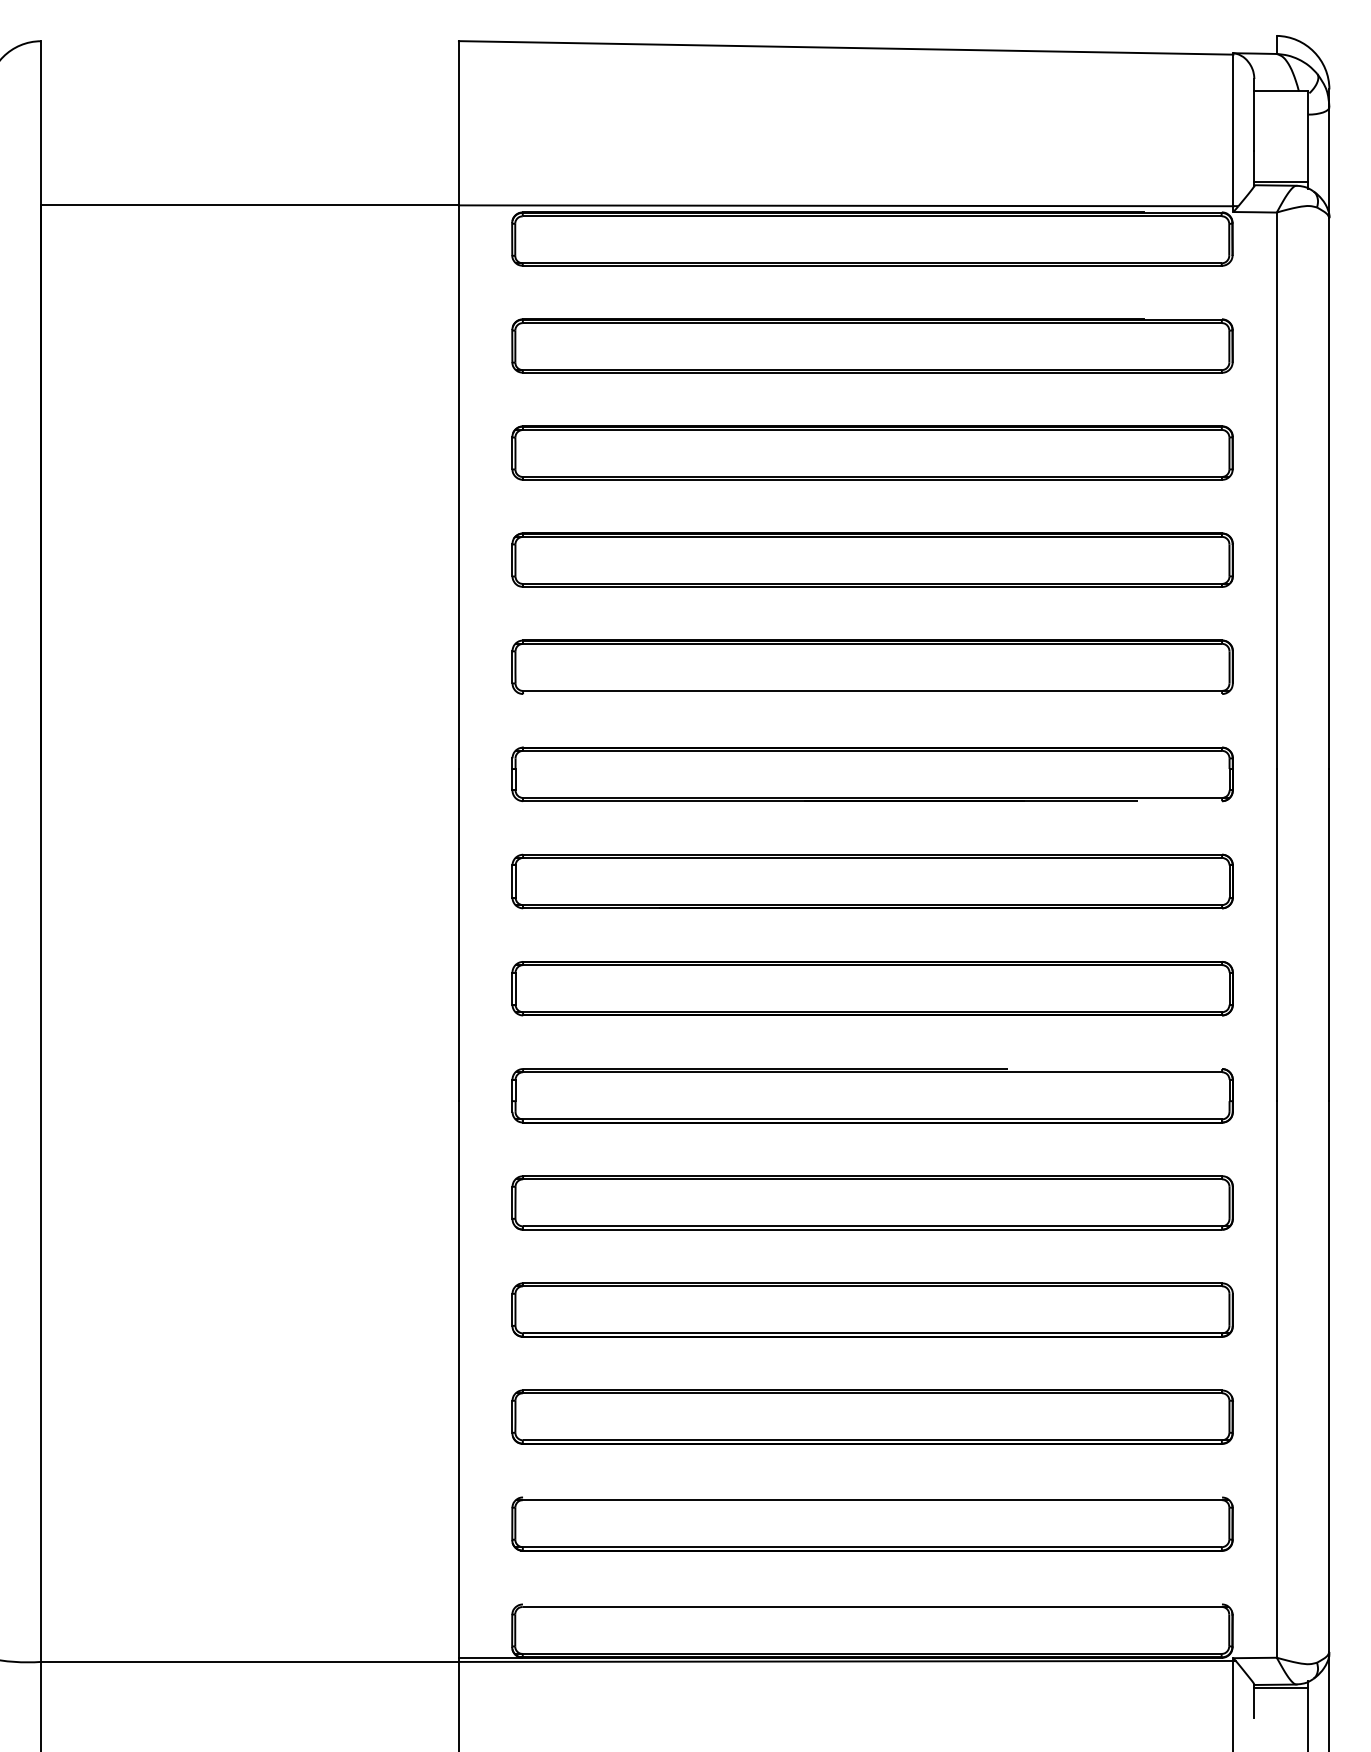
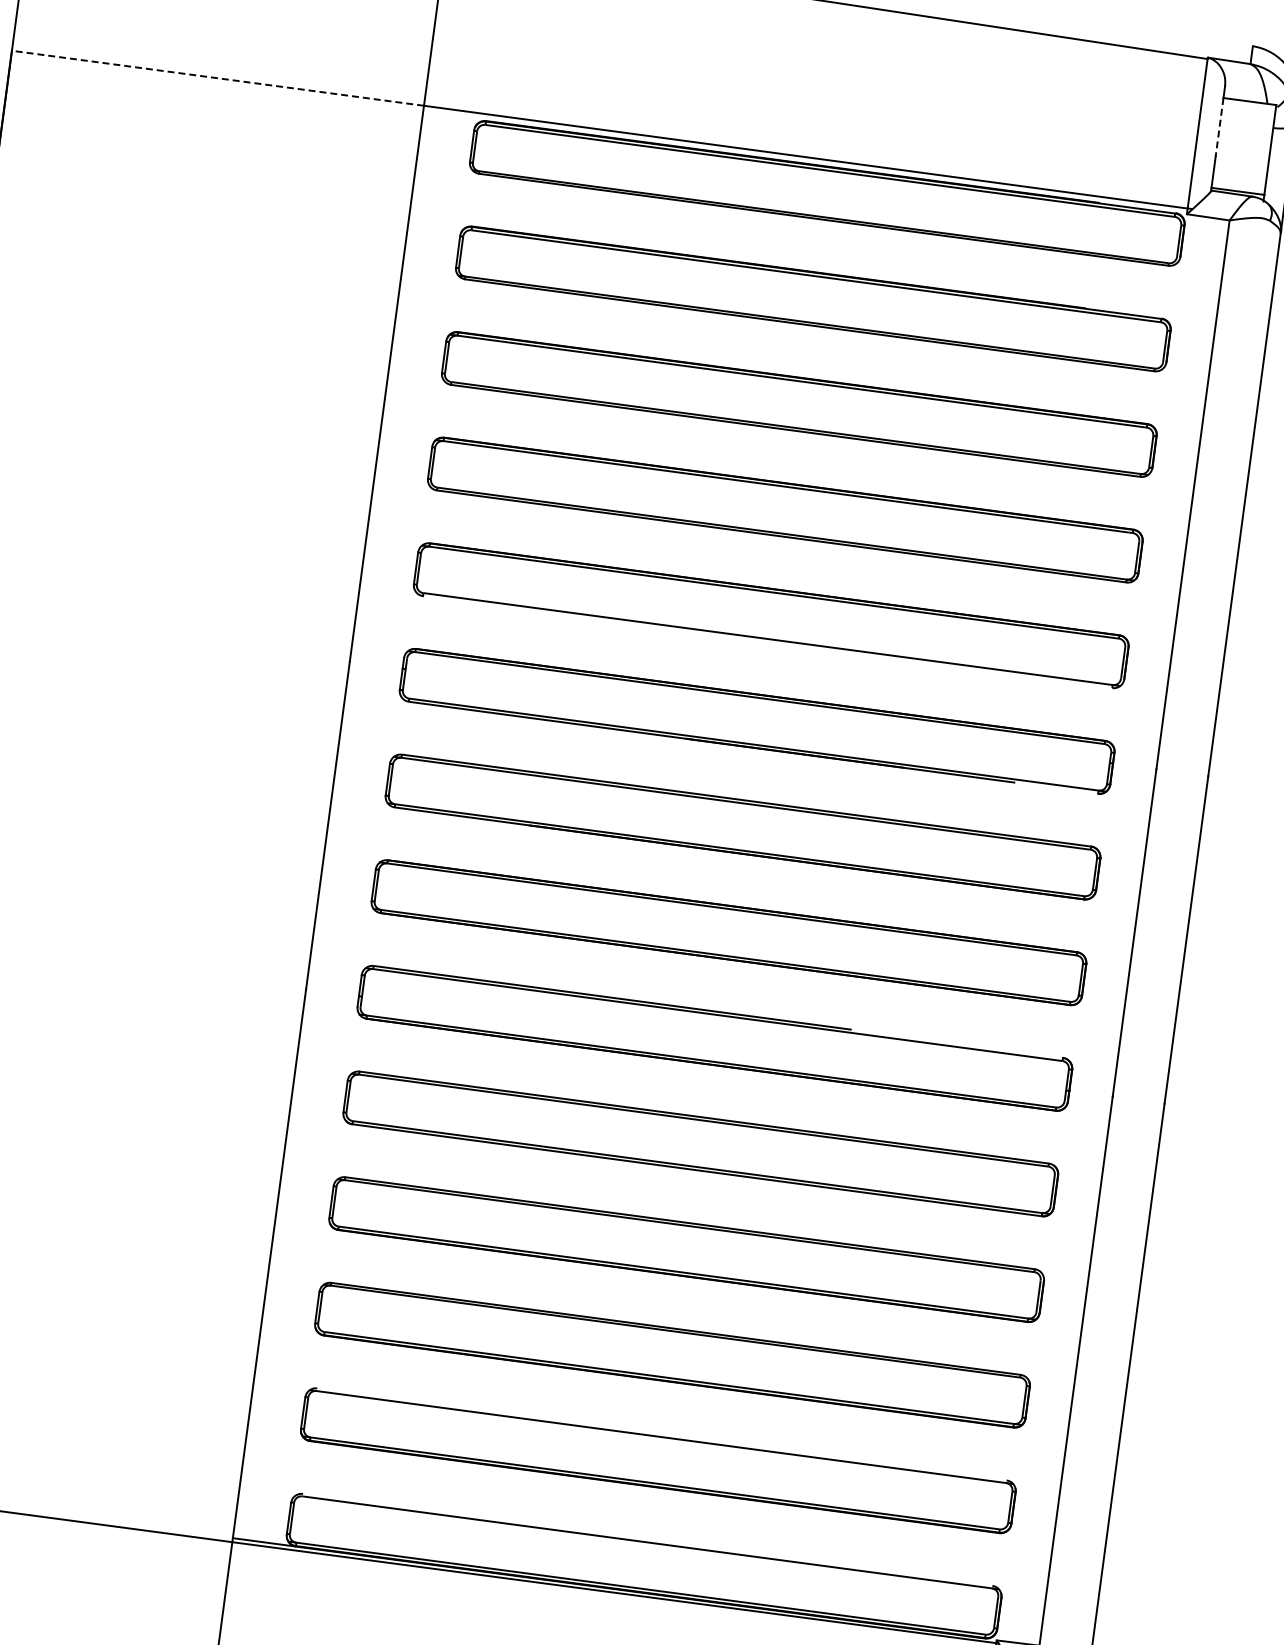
line: (1254, 121) -> (1219, 127), solid -> dashed
line: (249, 205) -> (217, 78), solid -> dashed

